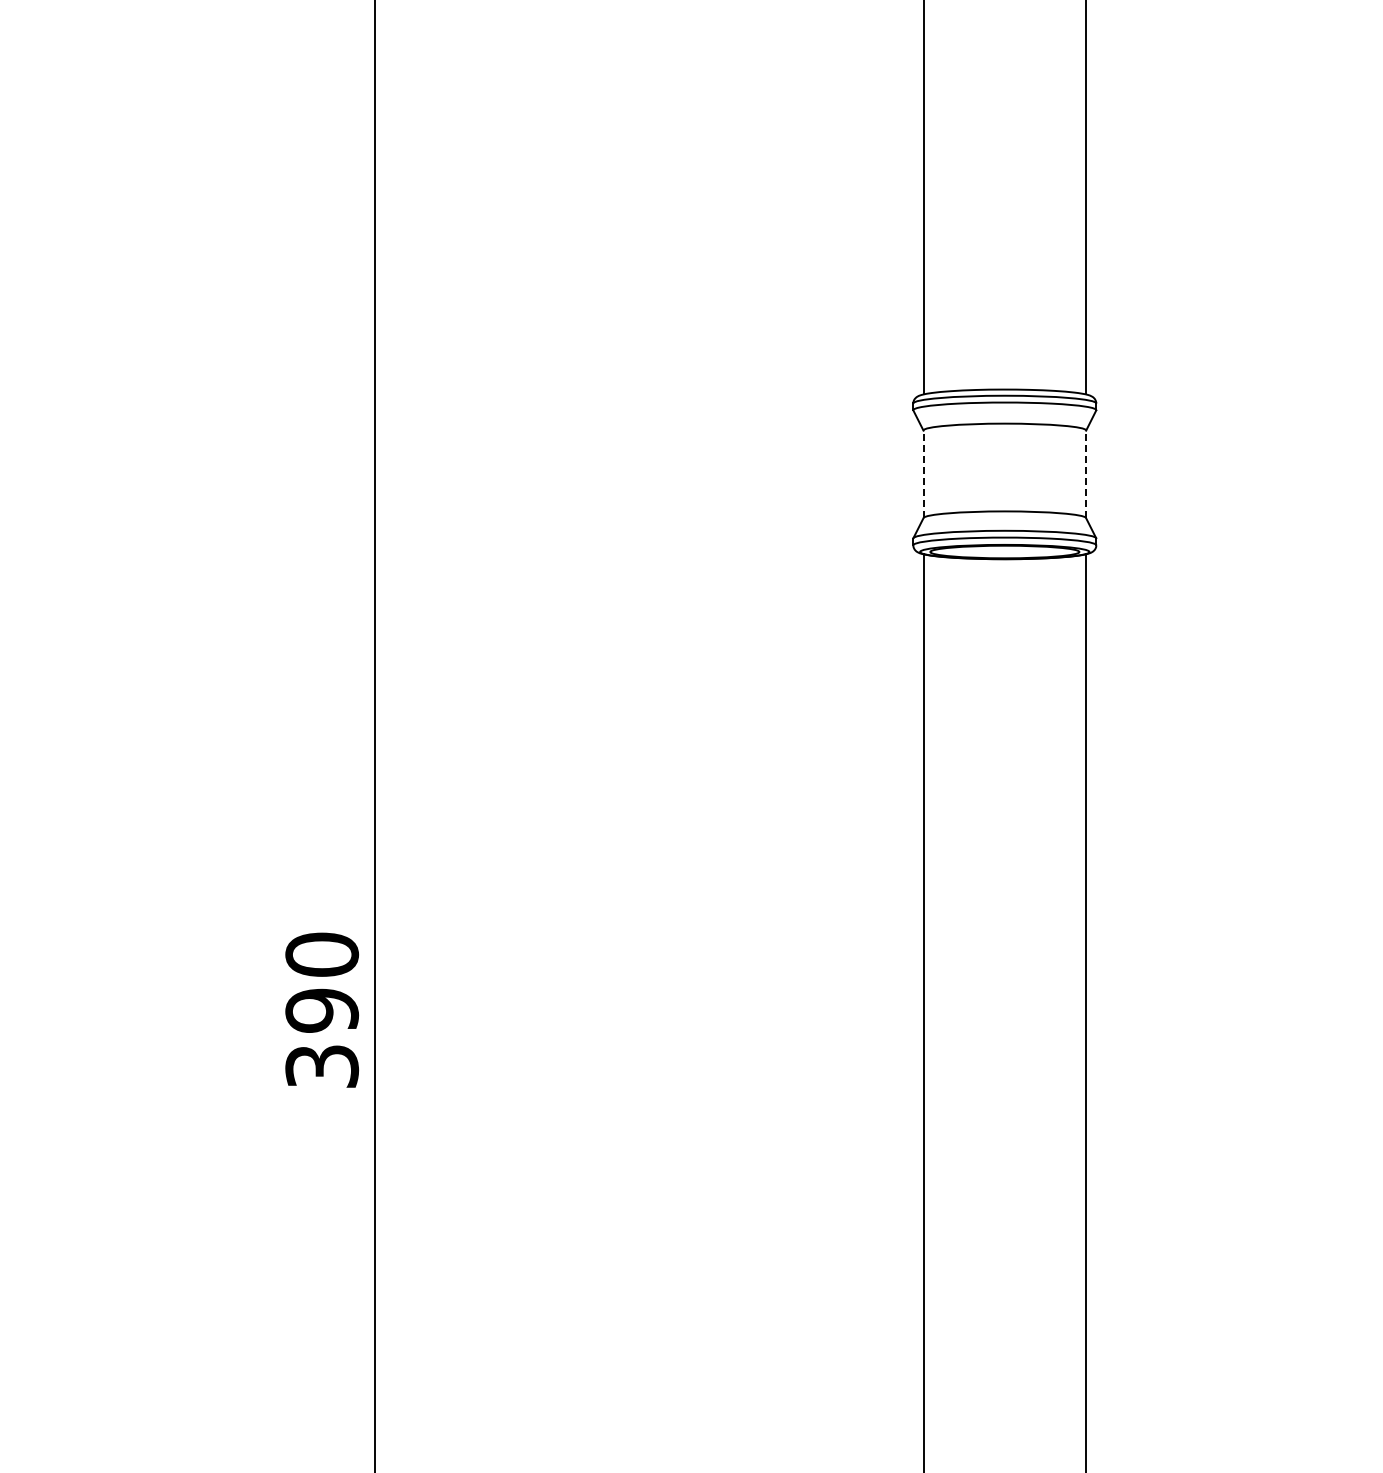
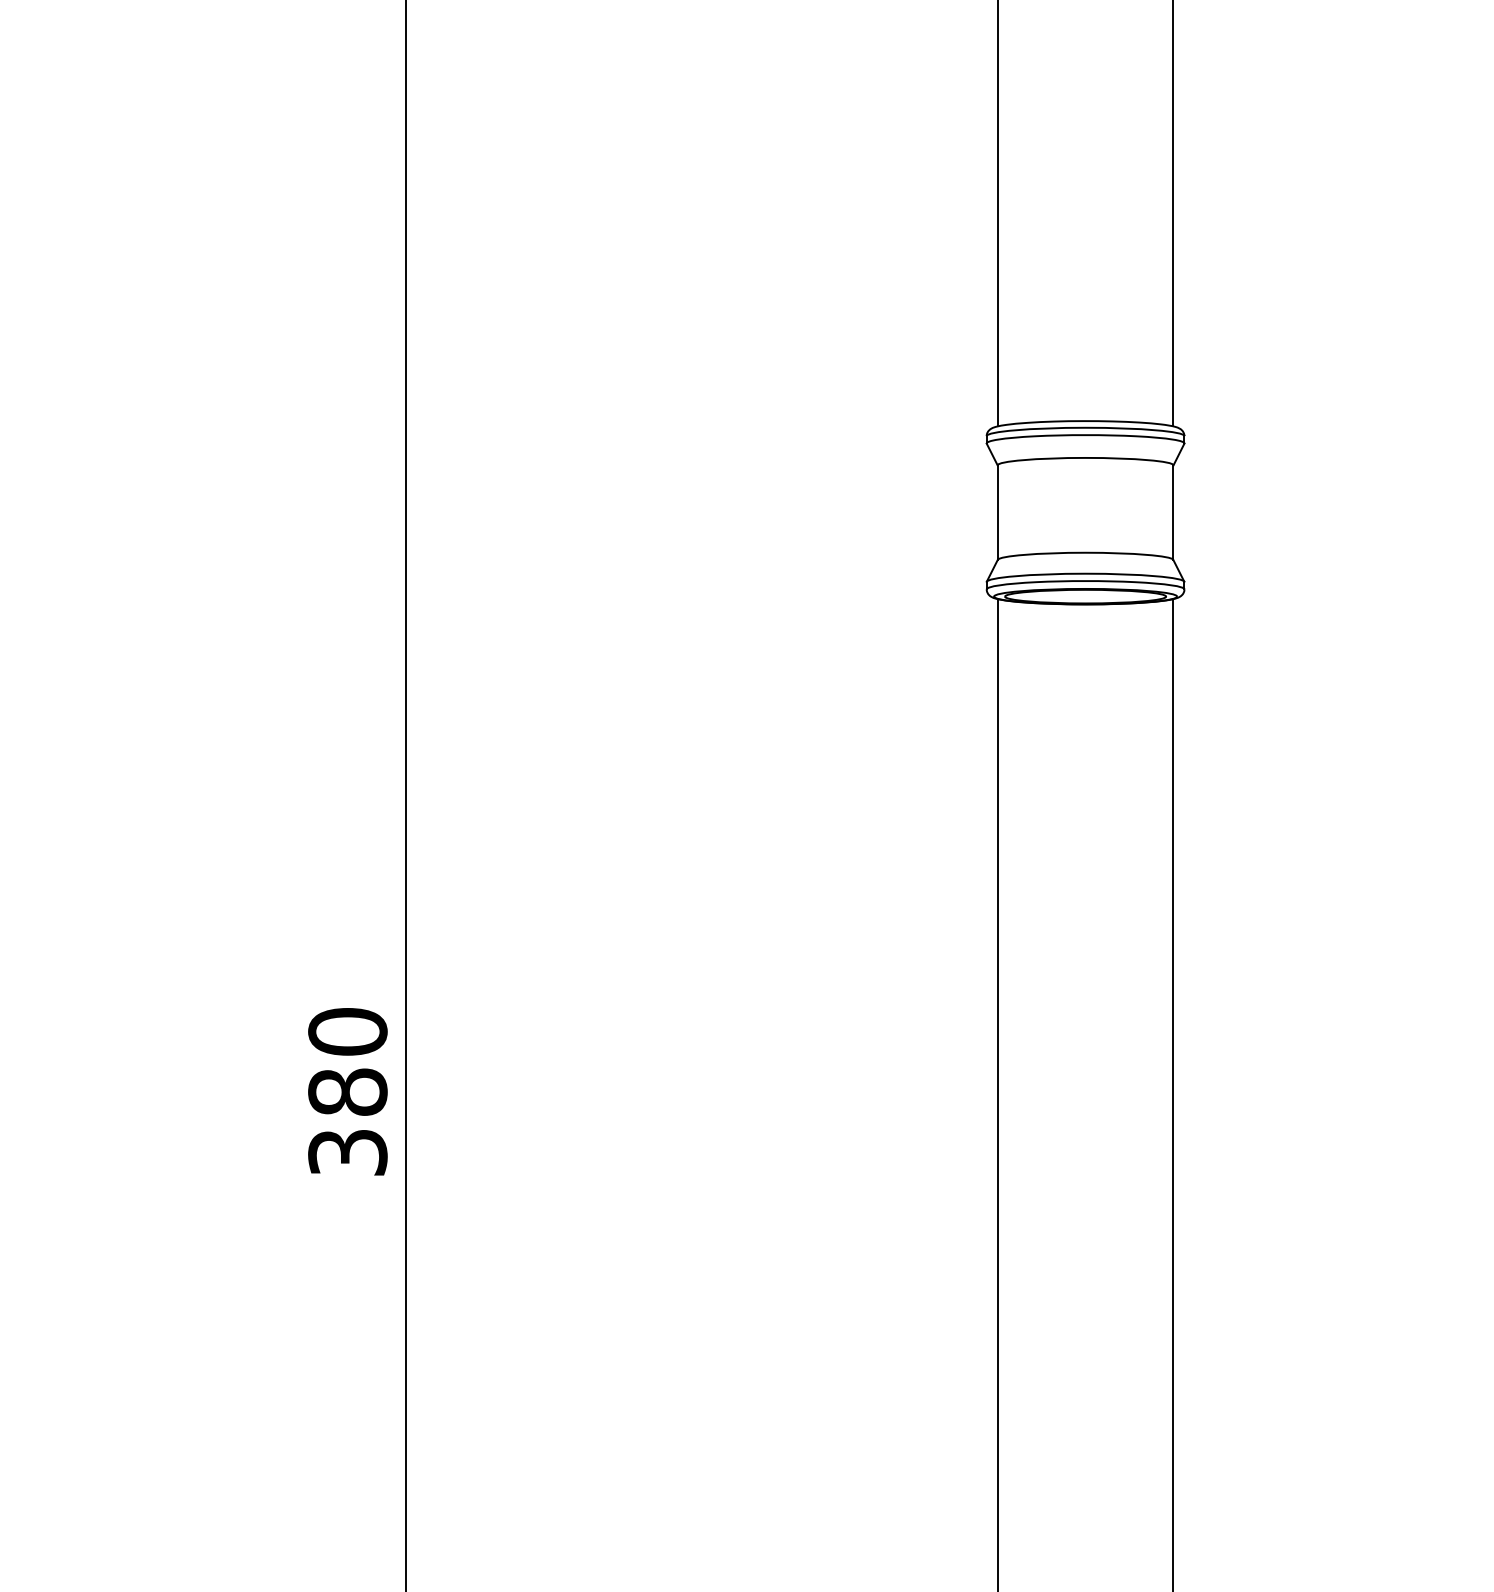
line: (923, 474) -> (997, 512), dashed -> solid
line: (1086, 474) -> (1173, 512), dashed -> solid
text: (322, 1010) -> (348, 1092), 390 -> 380

